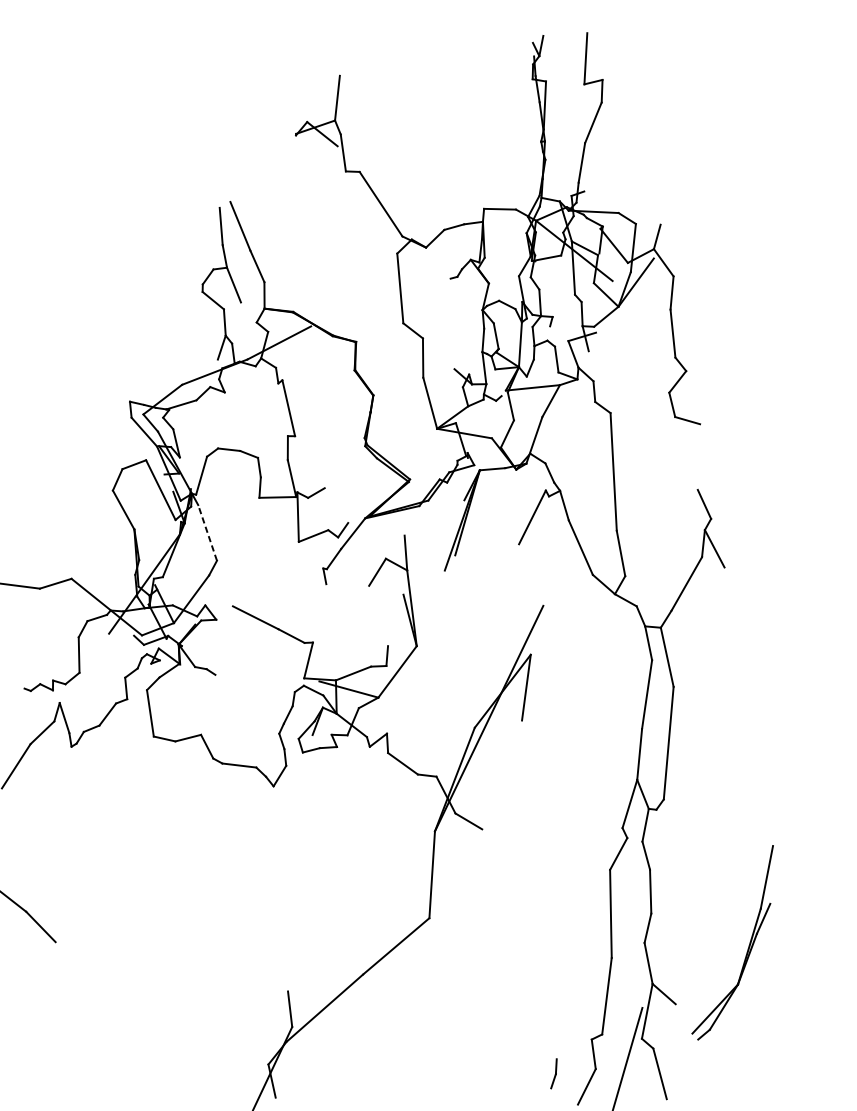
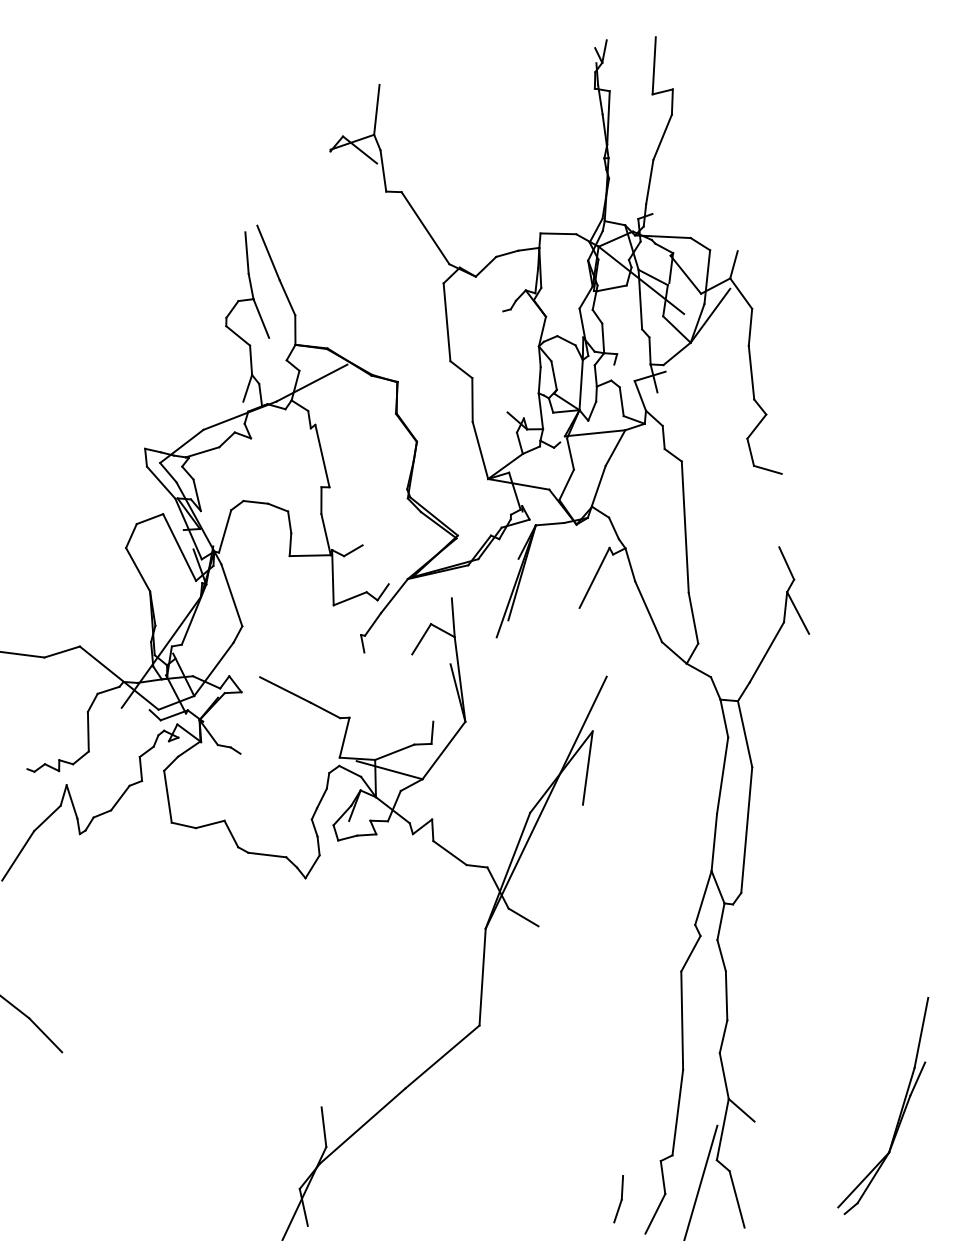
line: (207, 533) -> (231, 595), dashed -> solid
part: (748, 946) -> (900, 1110), moved
part: (553, 1073) -> (618, 1199), size x1.43

